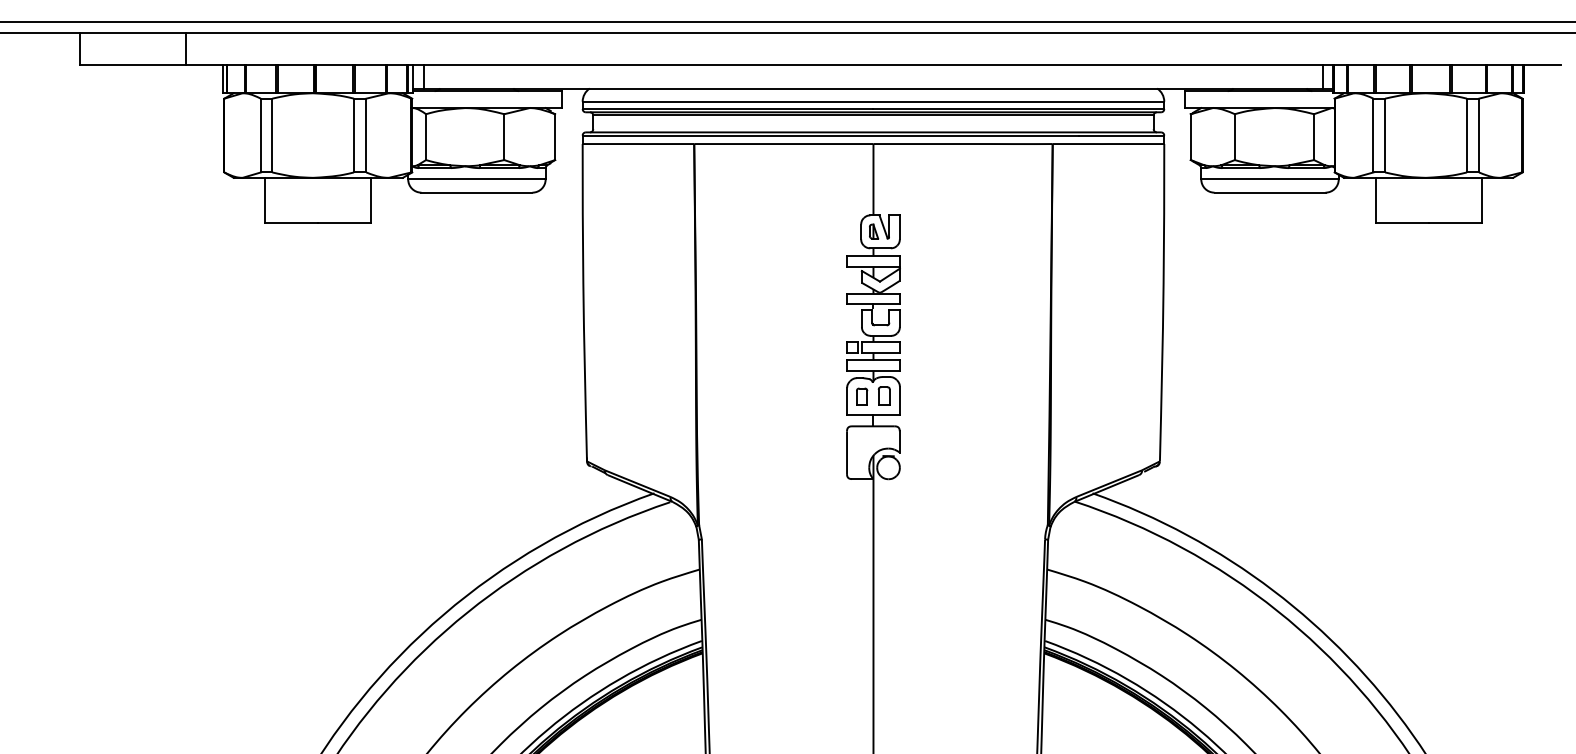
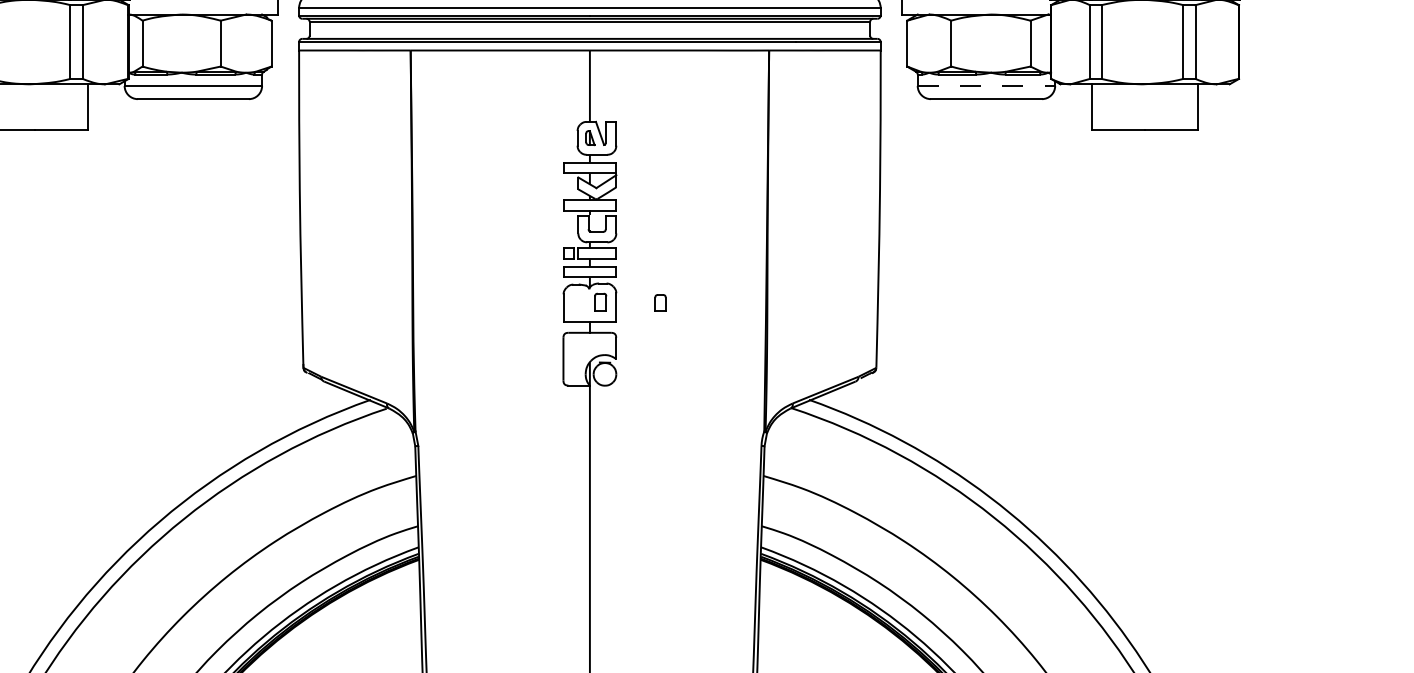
line: (1270, 179) -> (986, 85), solid -> dashed
part: (862, 396) -> (660, 302), moved

